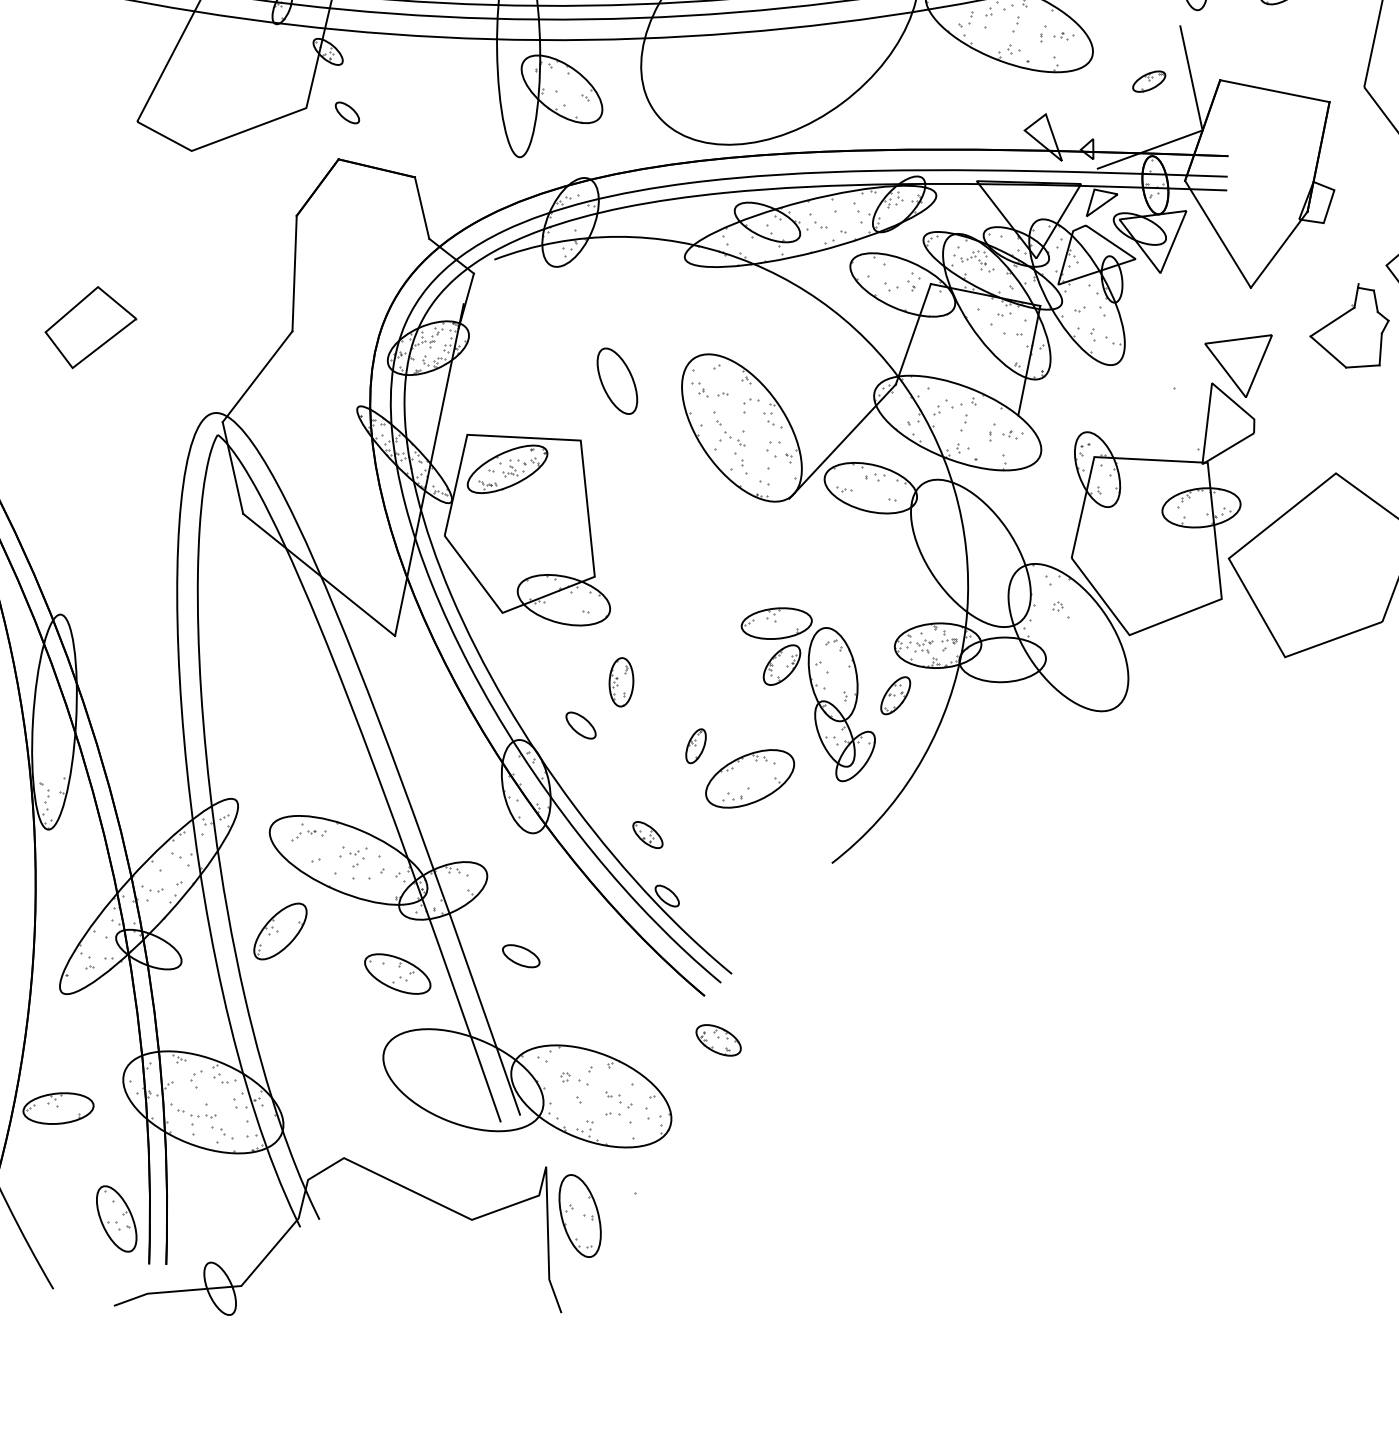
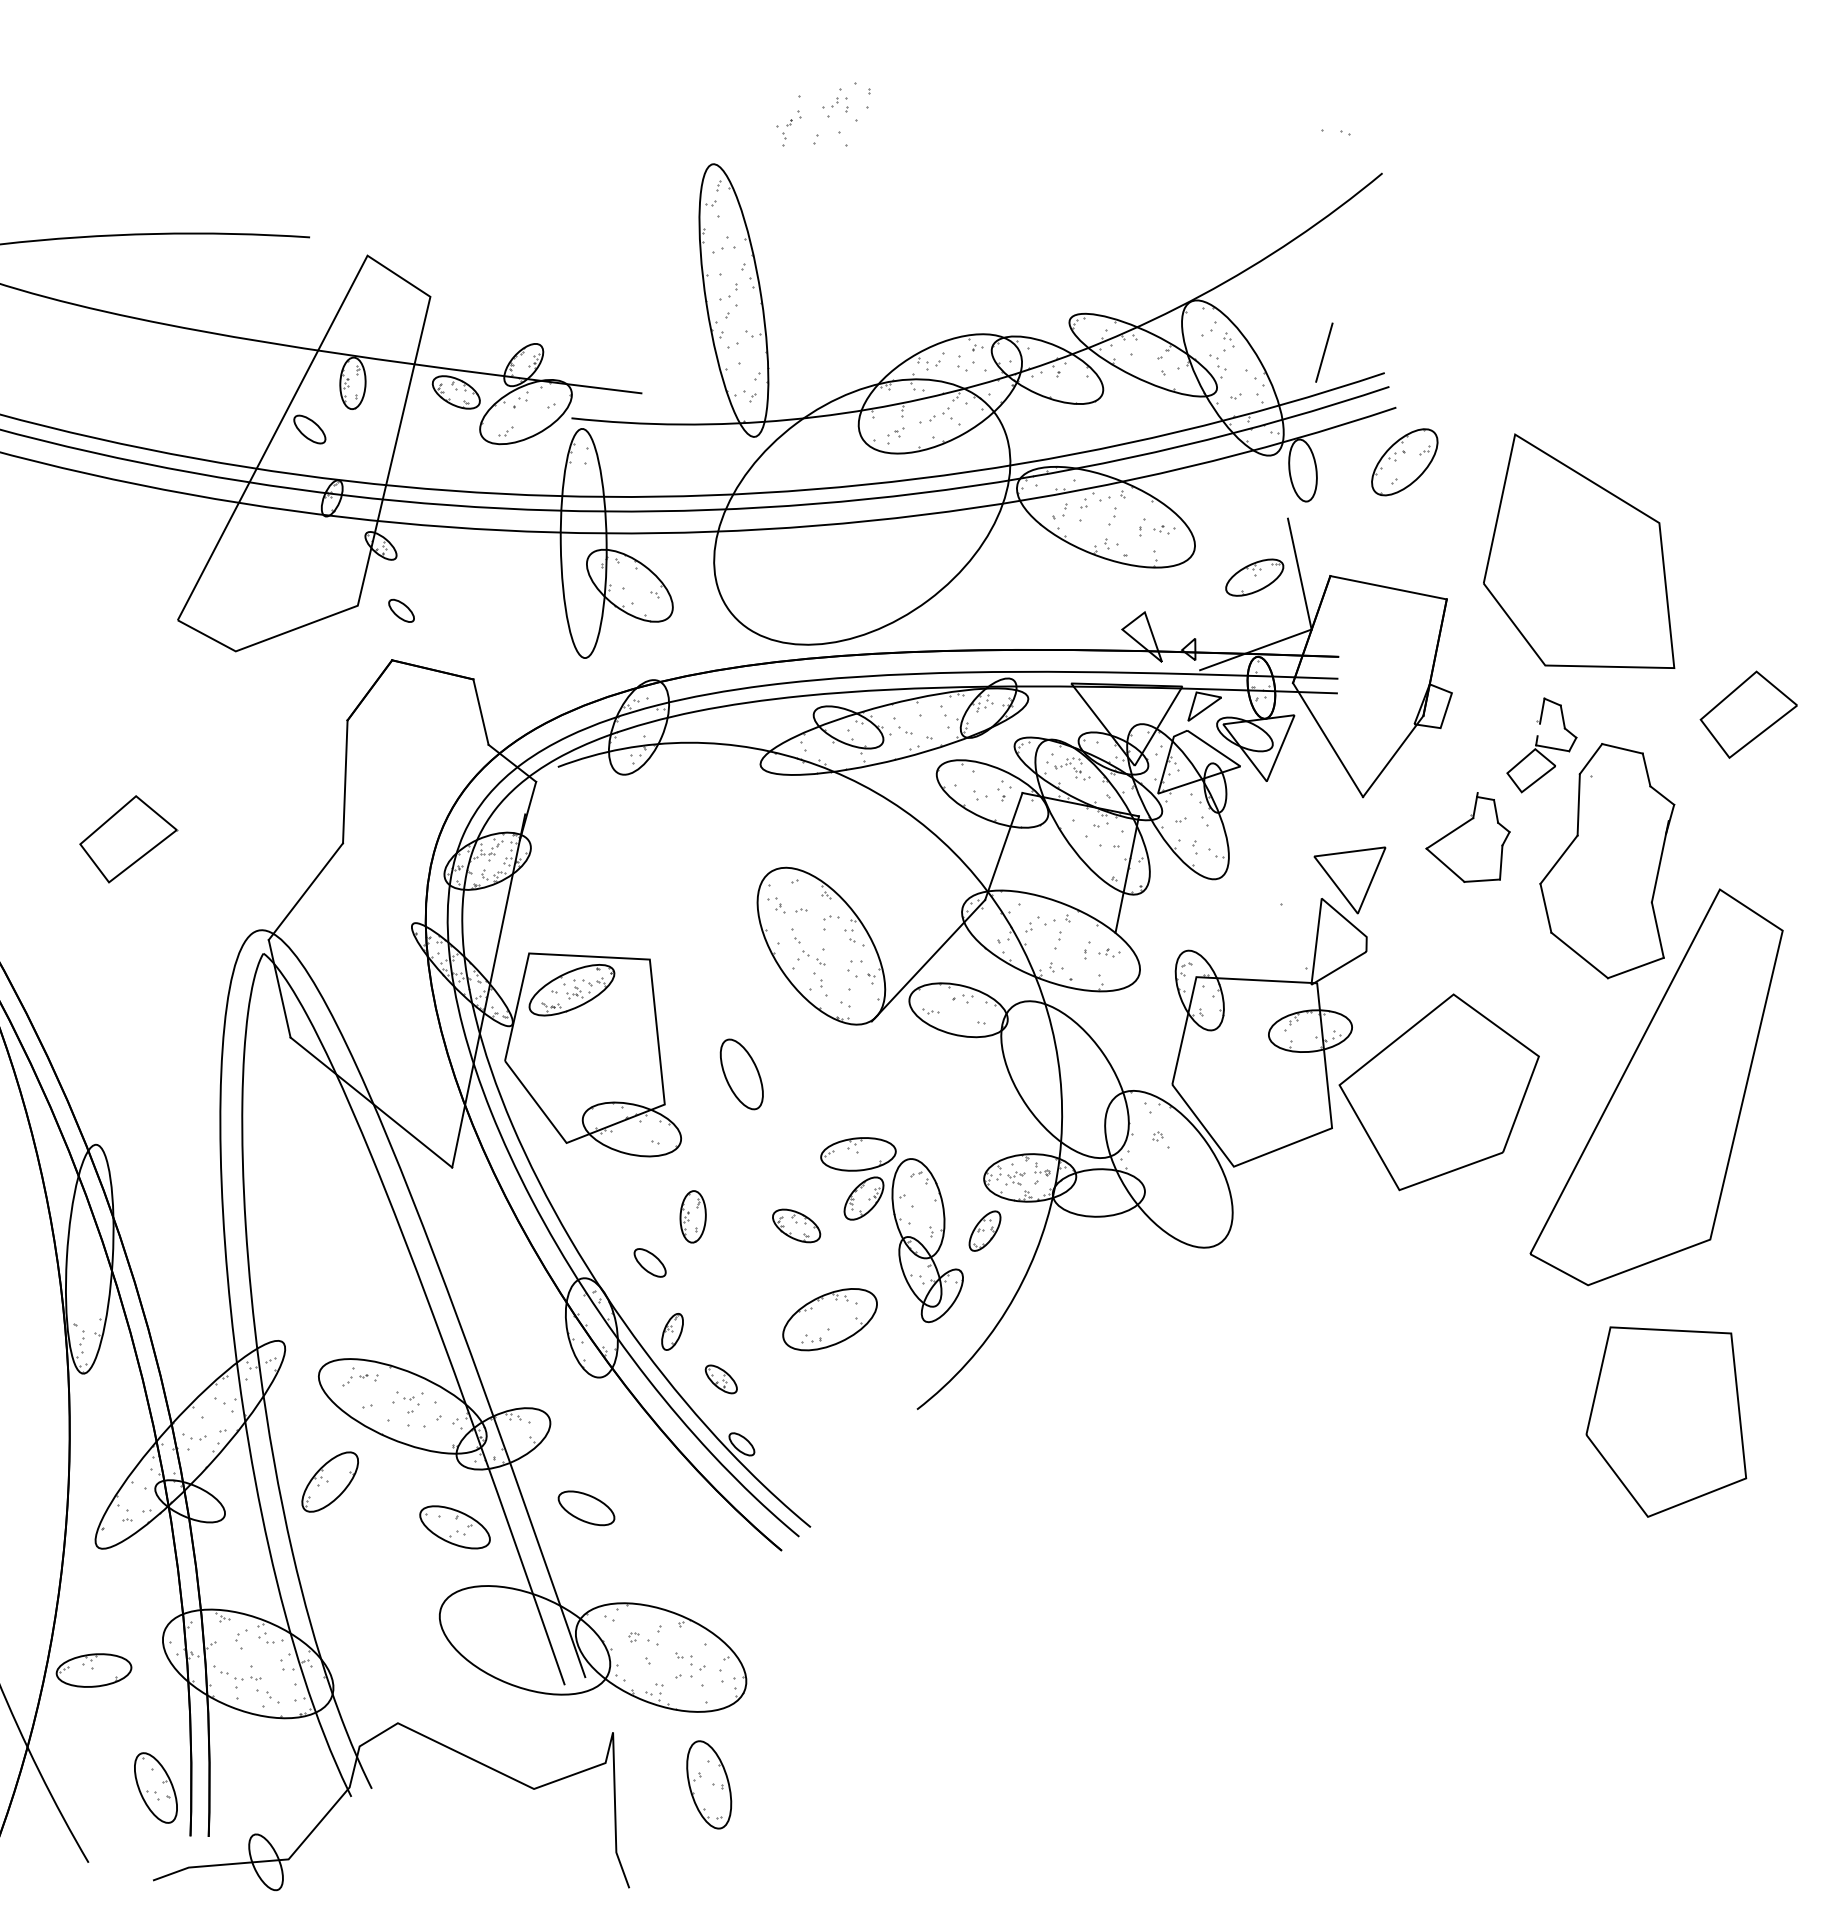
part: (1148, 81) -> (1254, 577), size x1.67
part: (617, 381) -> (741, 1074), moved
part: (696, 745) -> (672, 1331), moved
part: (521, 956) -> (586, 1508), size x1.43
part: (718, 1039) -> (796, 1225), moved
part: (580, 1215) -> (709, 1784), moved

